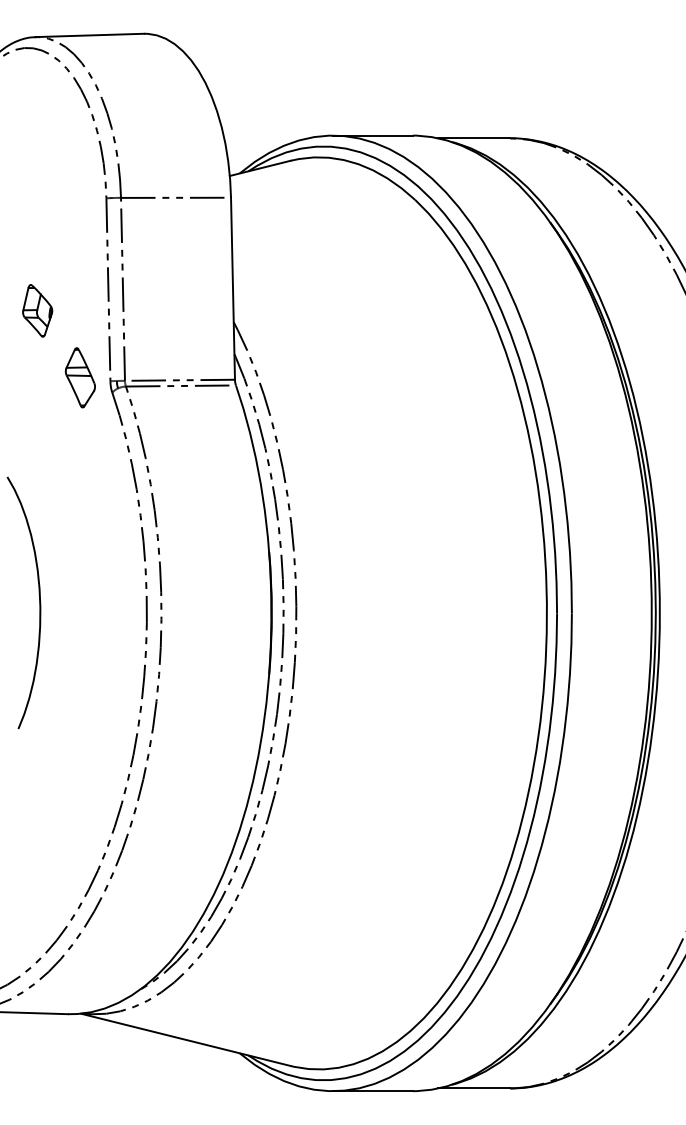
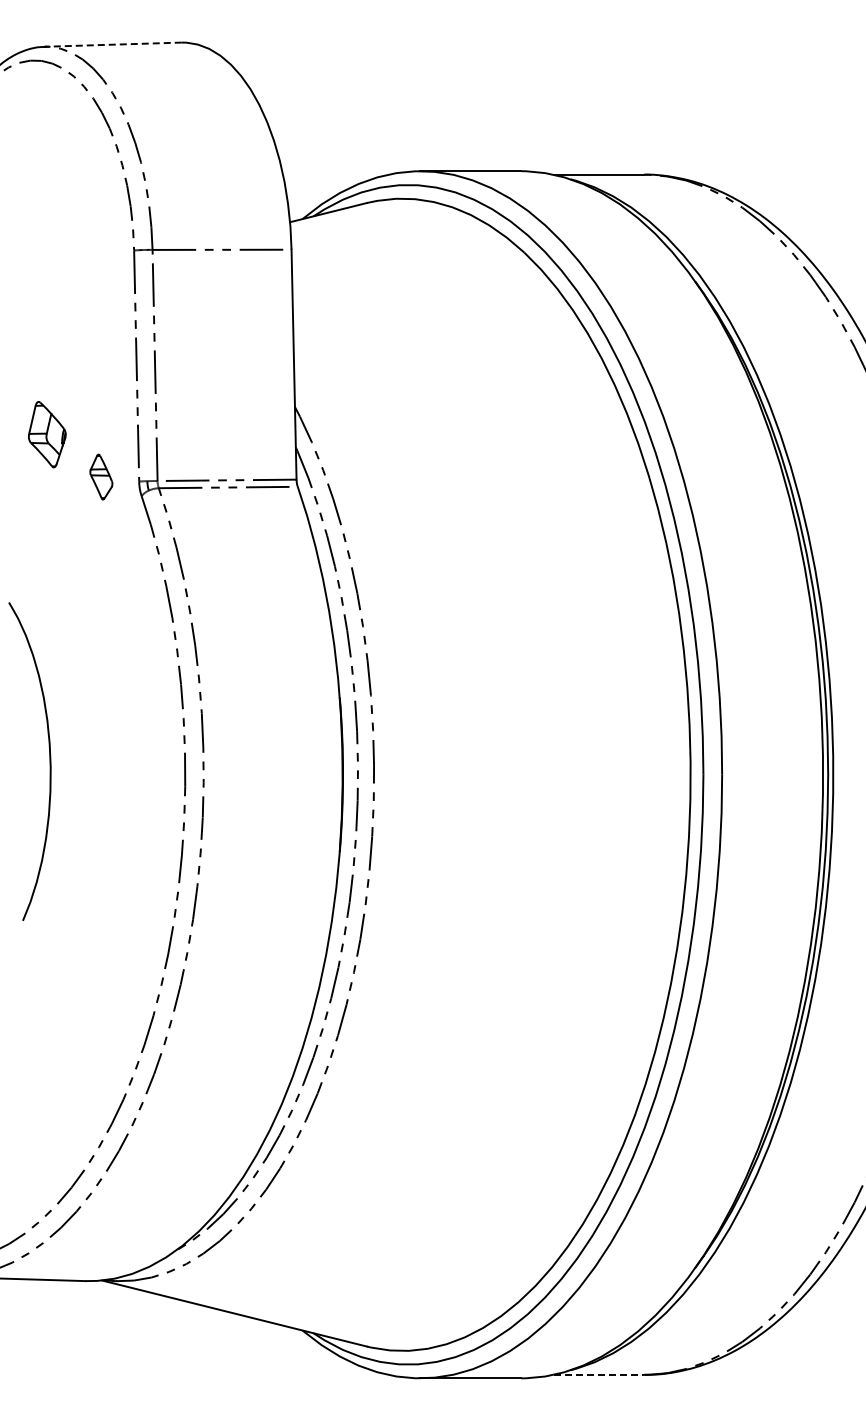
line: (89, 35) -> (112, 44), solid -> dashed
part: (37, 310) -> (47, 434), moved
part: (80, 377) -> (101, 476), size x0.6
line: (474, 1088) -> (599, 1374), solid -> dashed

